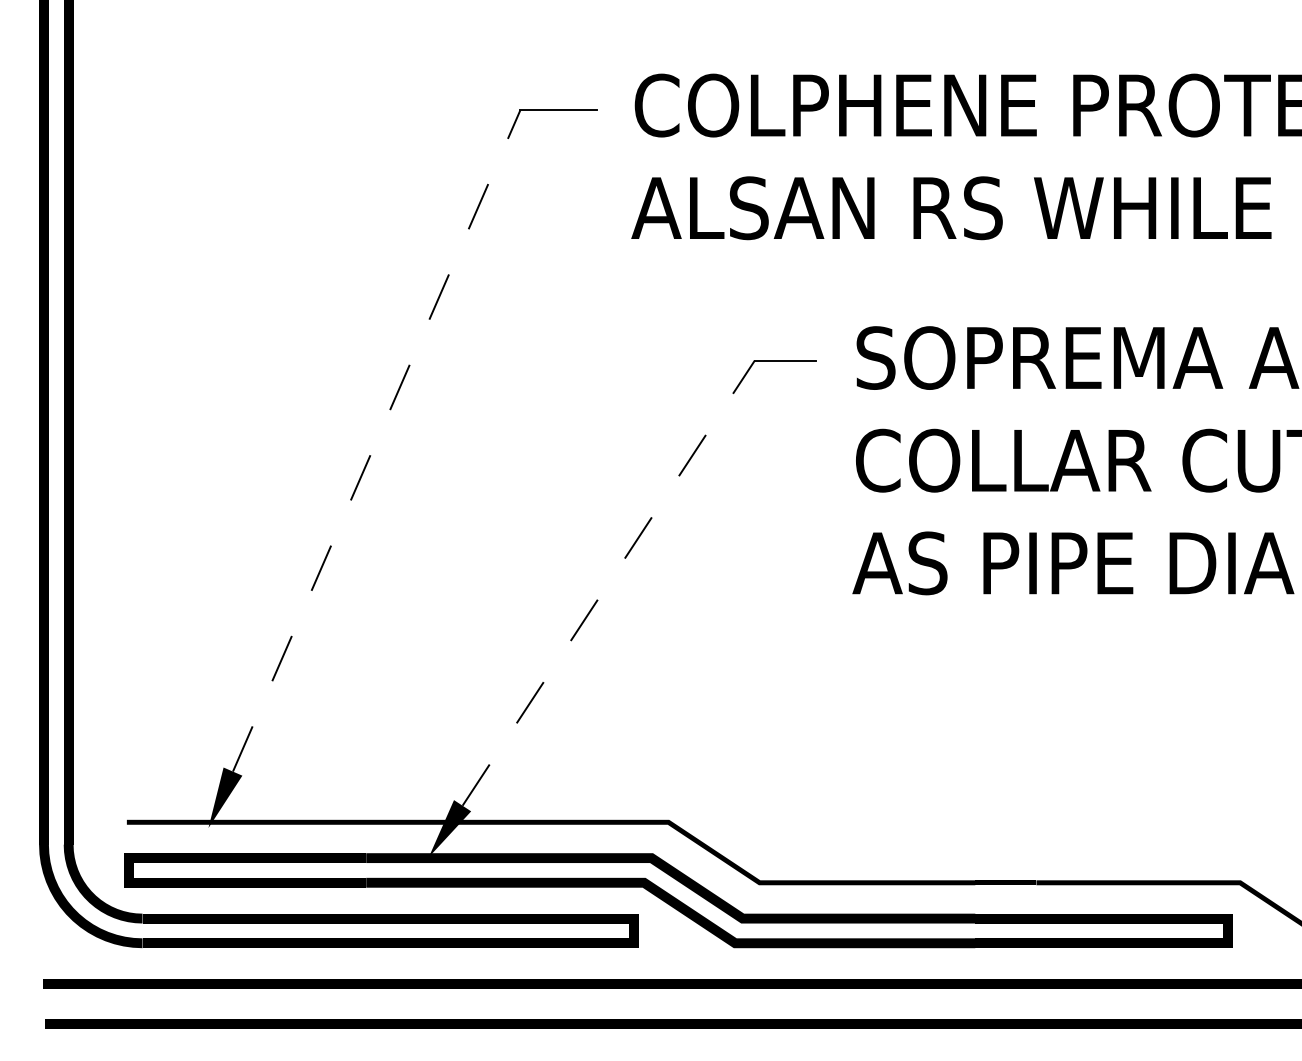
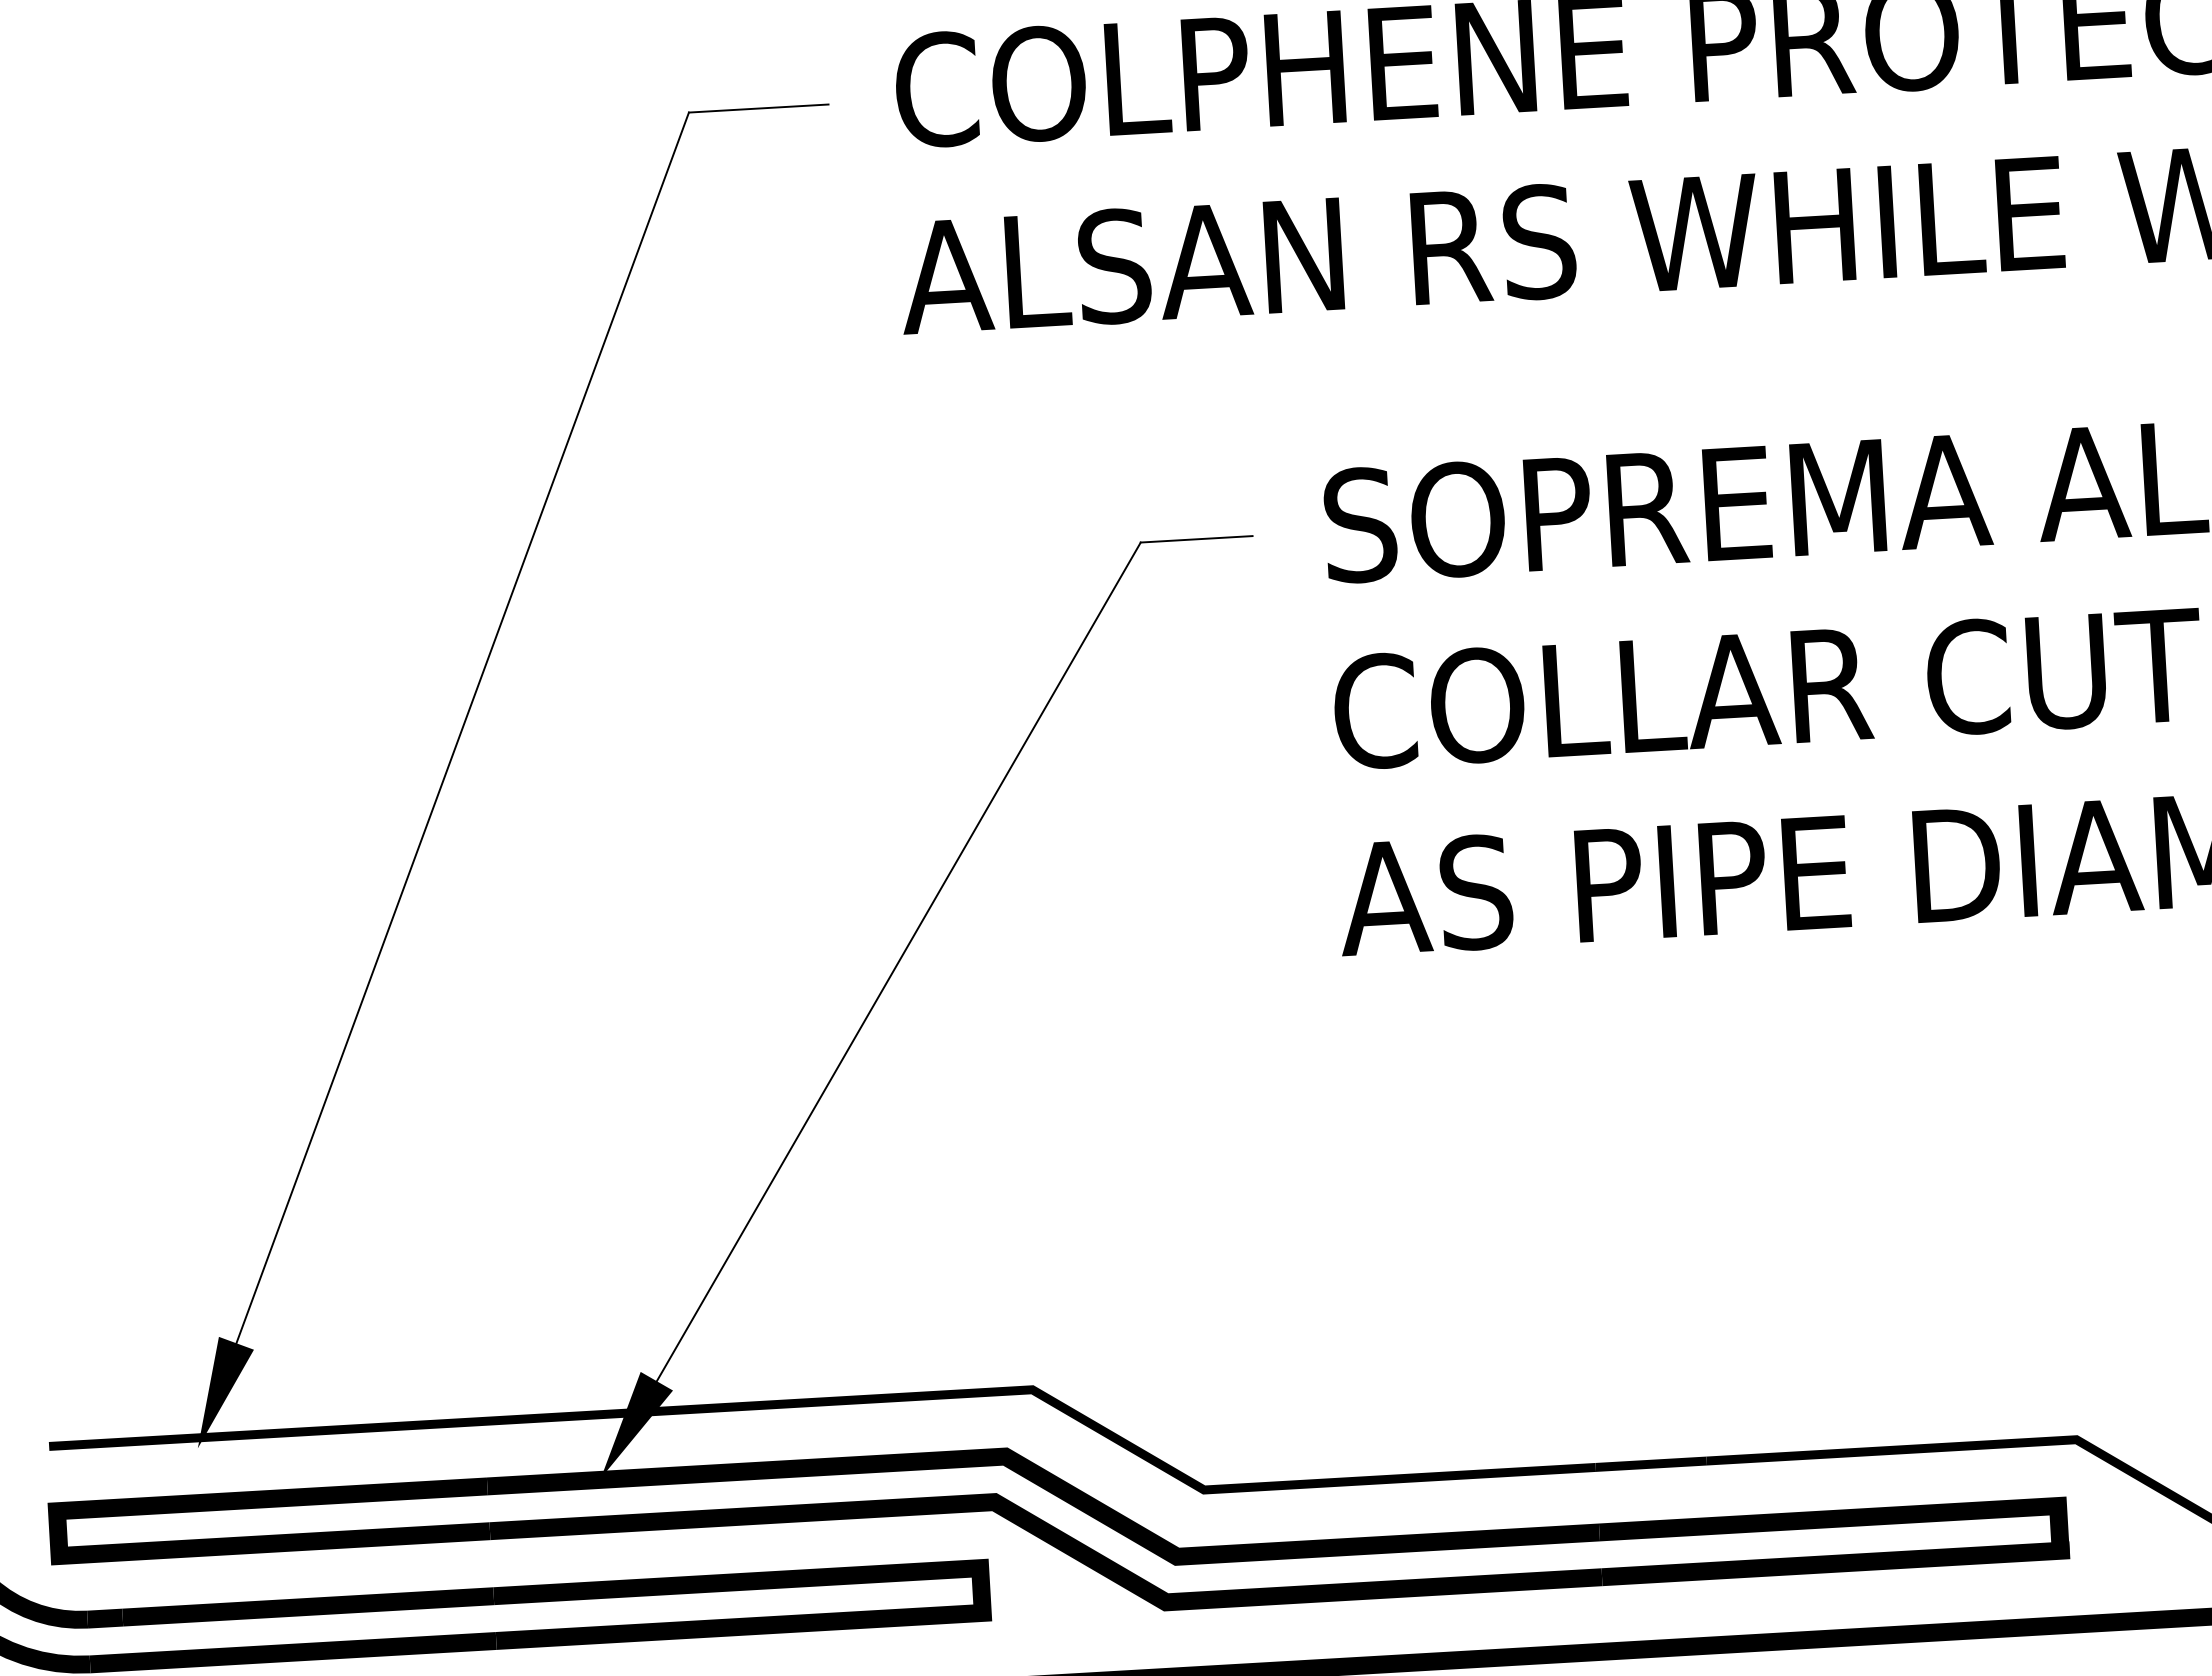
line: (376, 440) -> (462, 727), dashed -> solid
line: (608, 582) -> (898, 960), dashed -> solid

